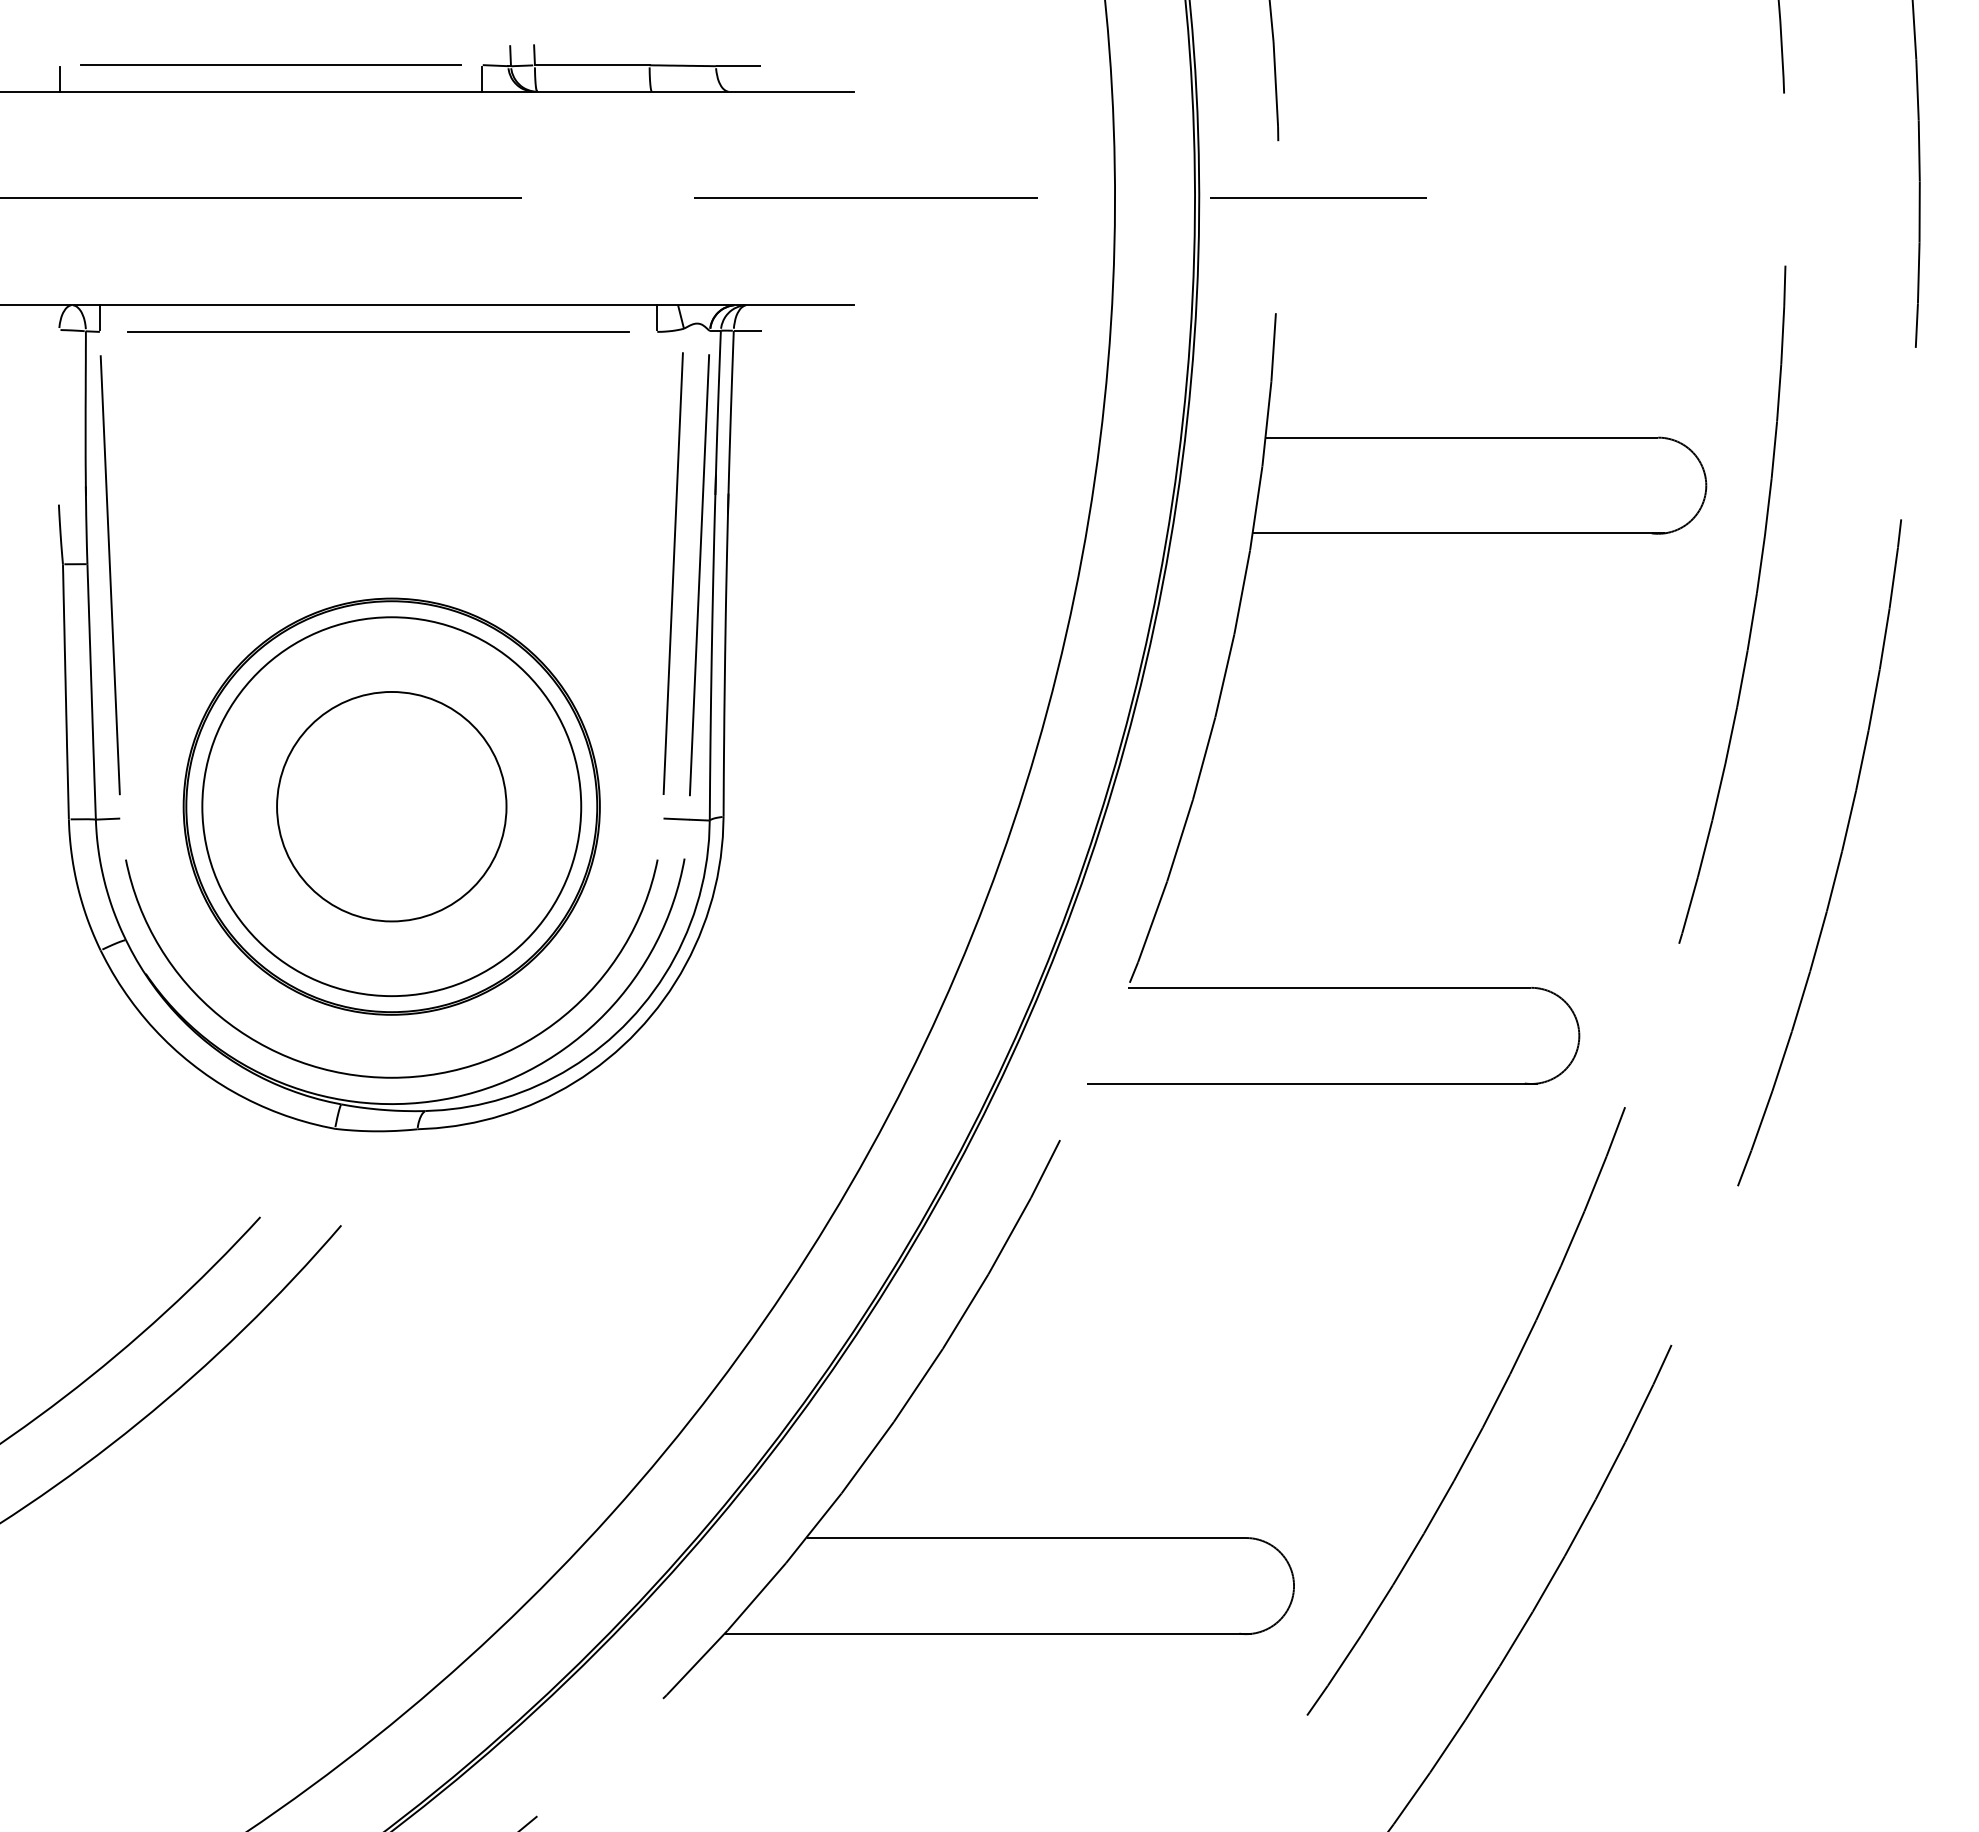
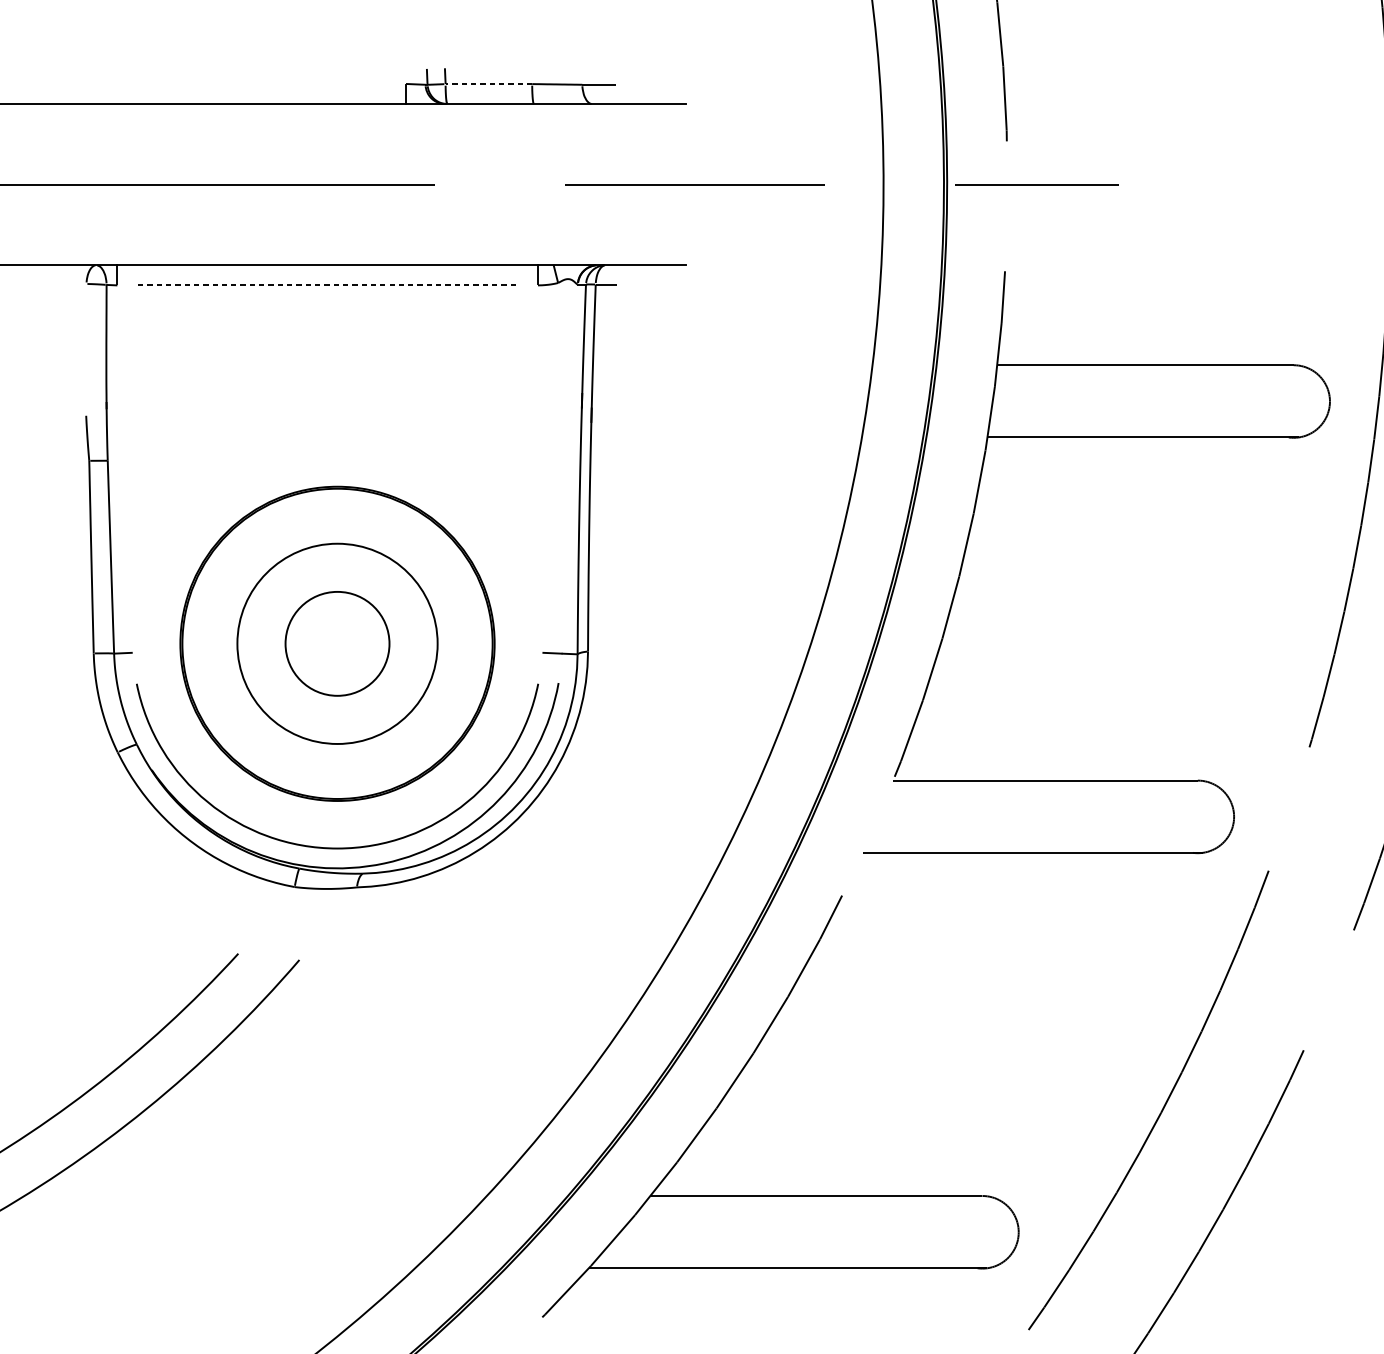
line: (270, 65) -> (245, 84), removed
line: (591, 65) -> (488, 84), solid -> dashed
line: (60, 79) -> (87, 94), removed
line: (378, 331) -> (327, 285), solid -> dashed
line: (672, 573) -> (549, 467), removed
line: (109, 575) -> (124, 469), removed
line: (699, 575) -> (569, 469), removed
circle: (391, 806) -> (337, 643), size x0.6
circle: (391, 806) -> (337, 643), size x0.7

